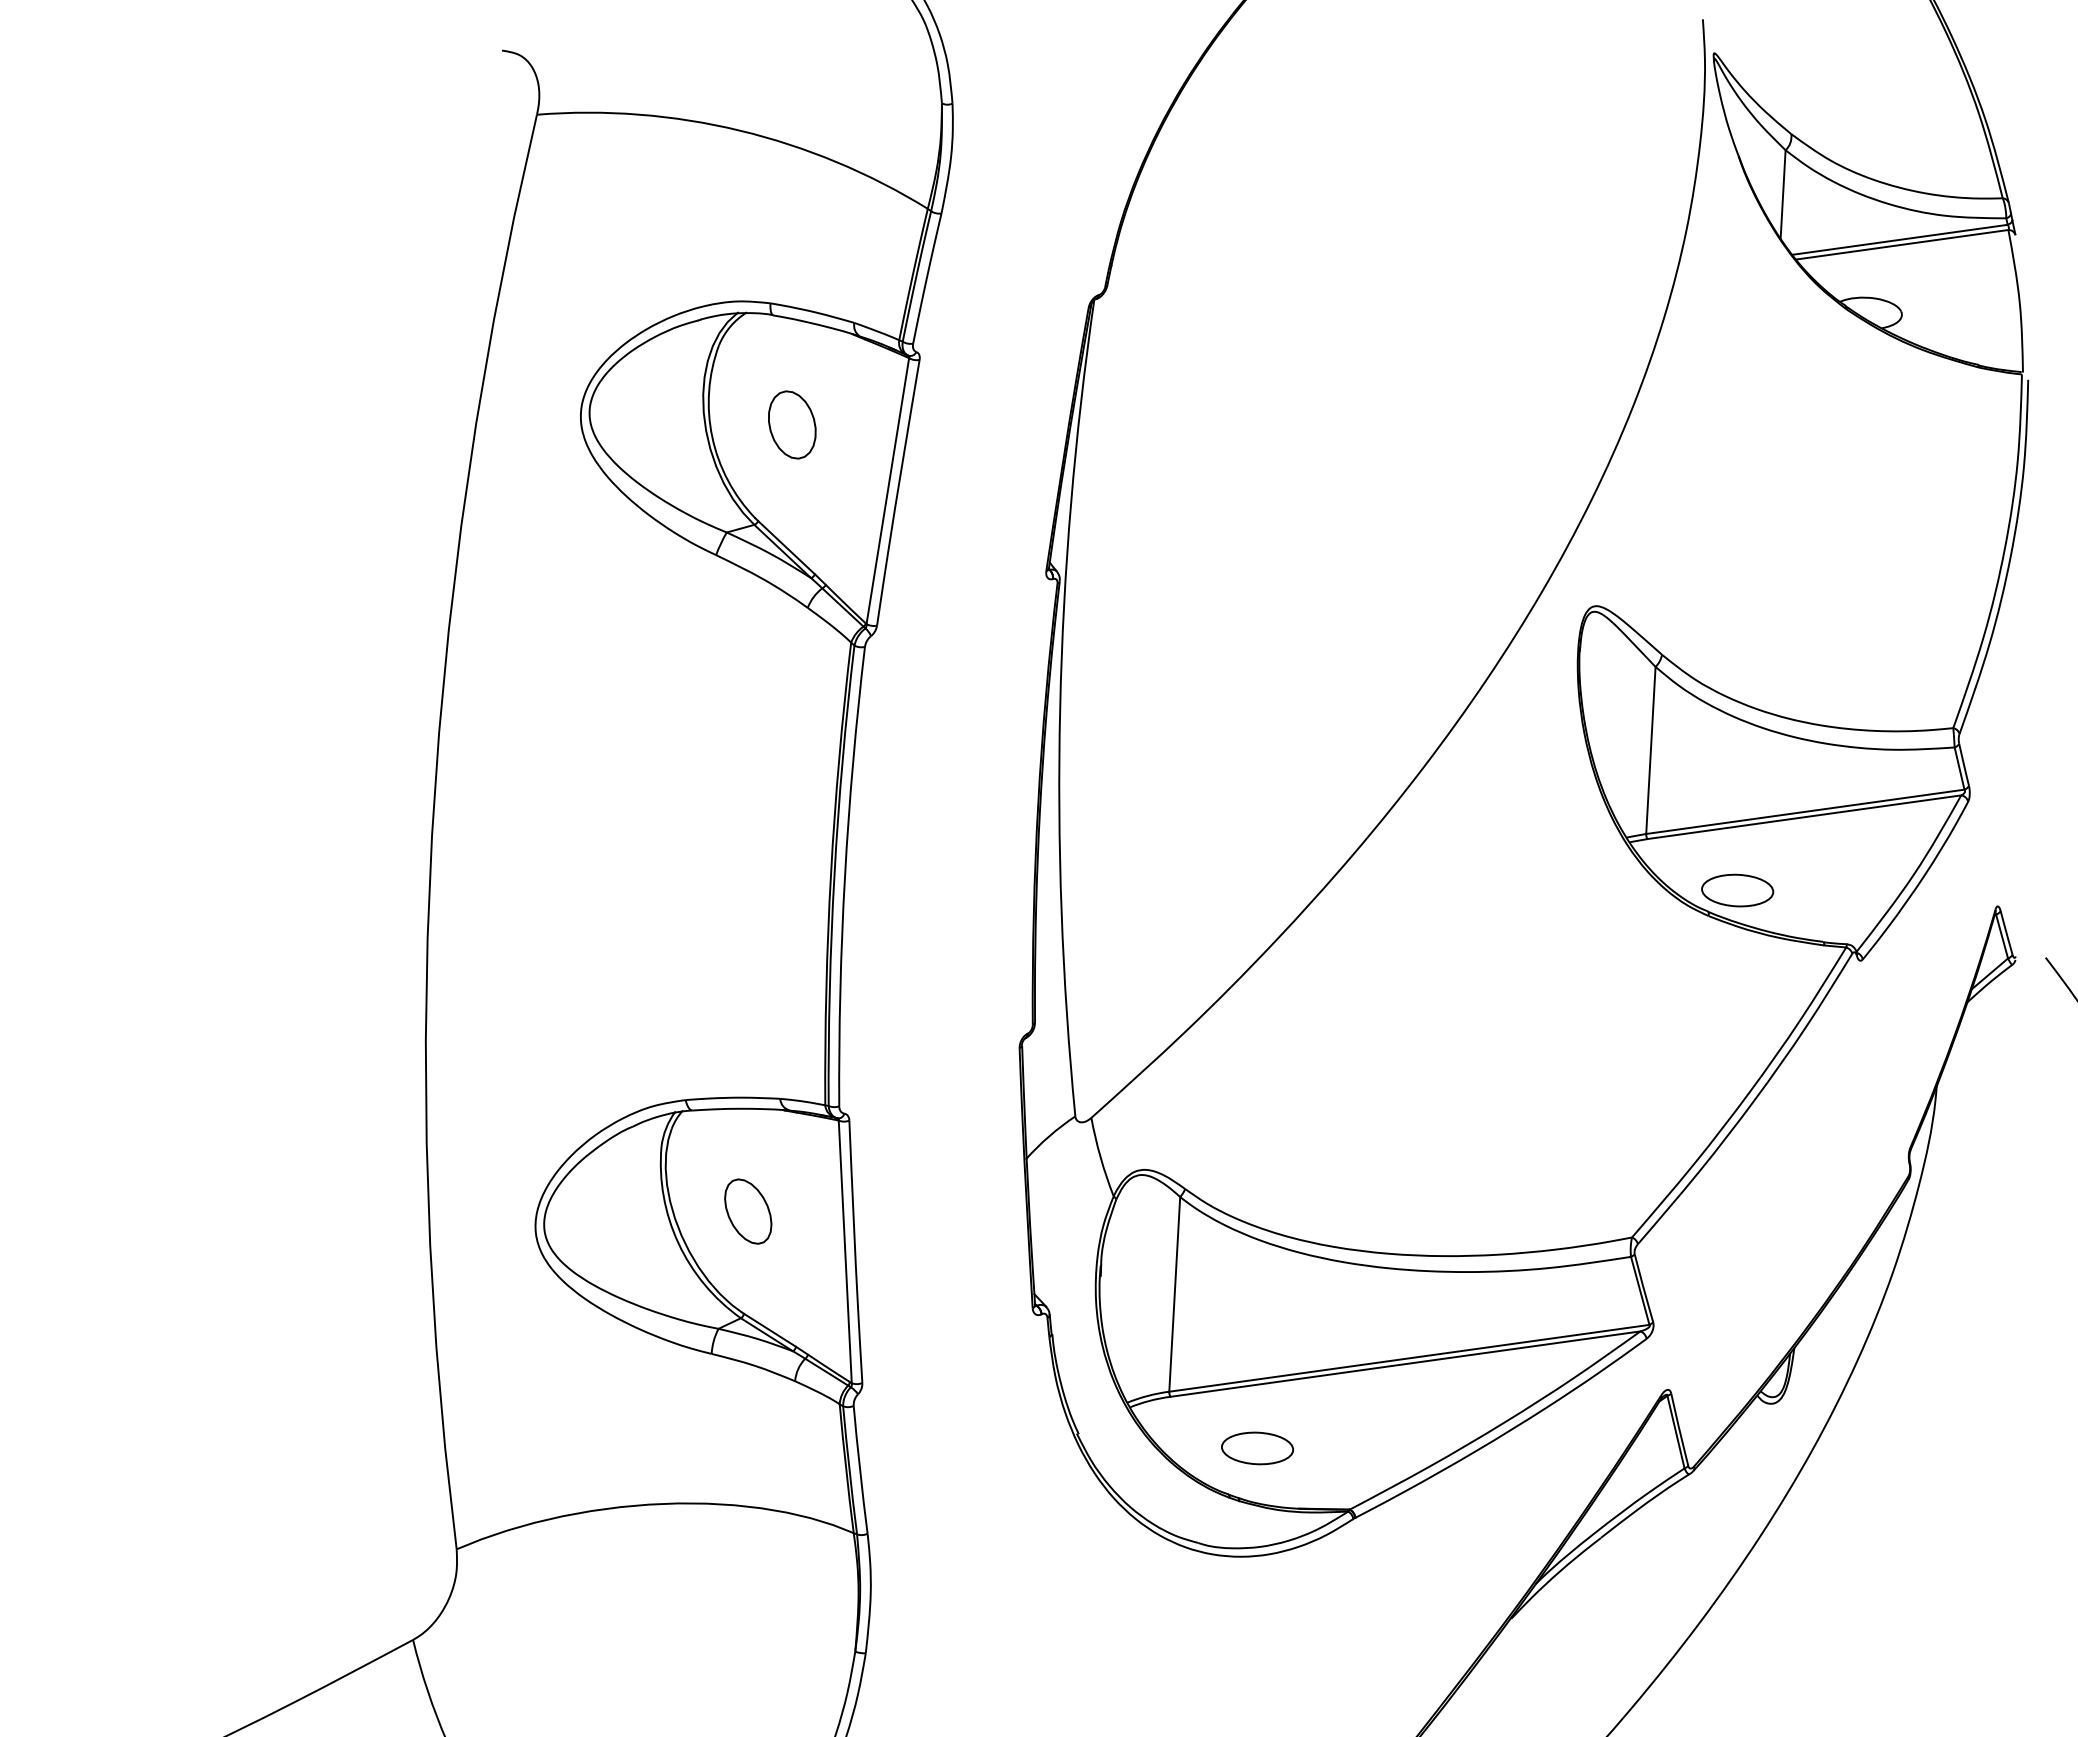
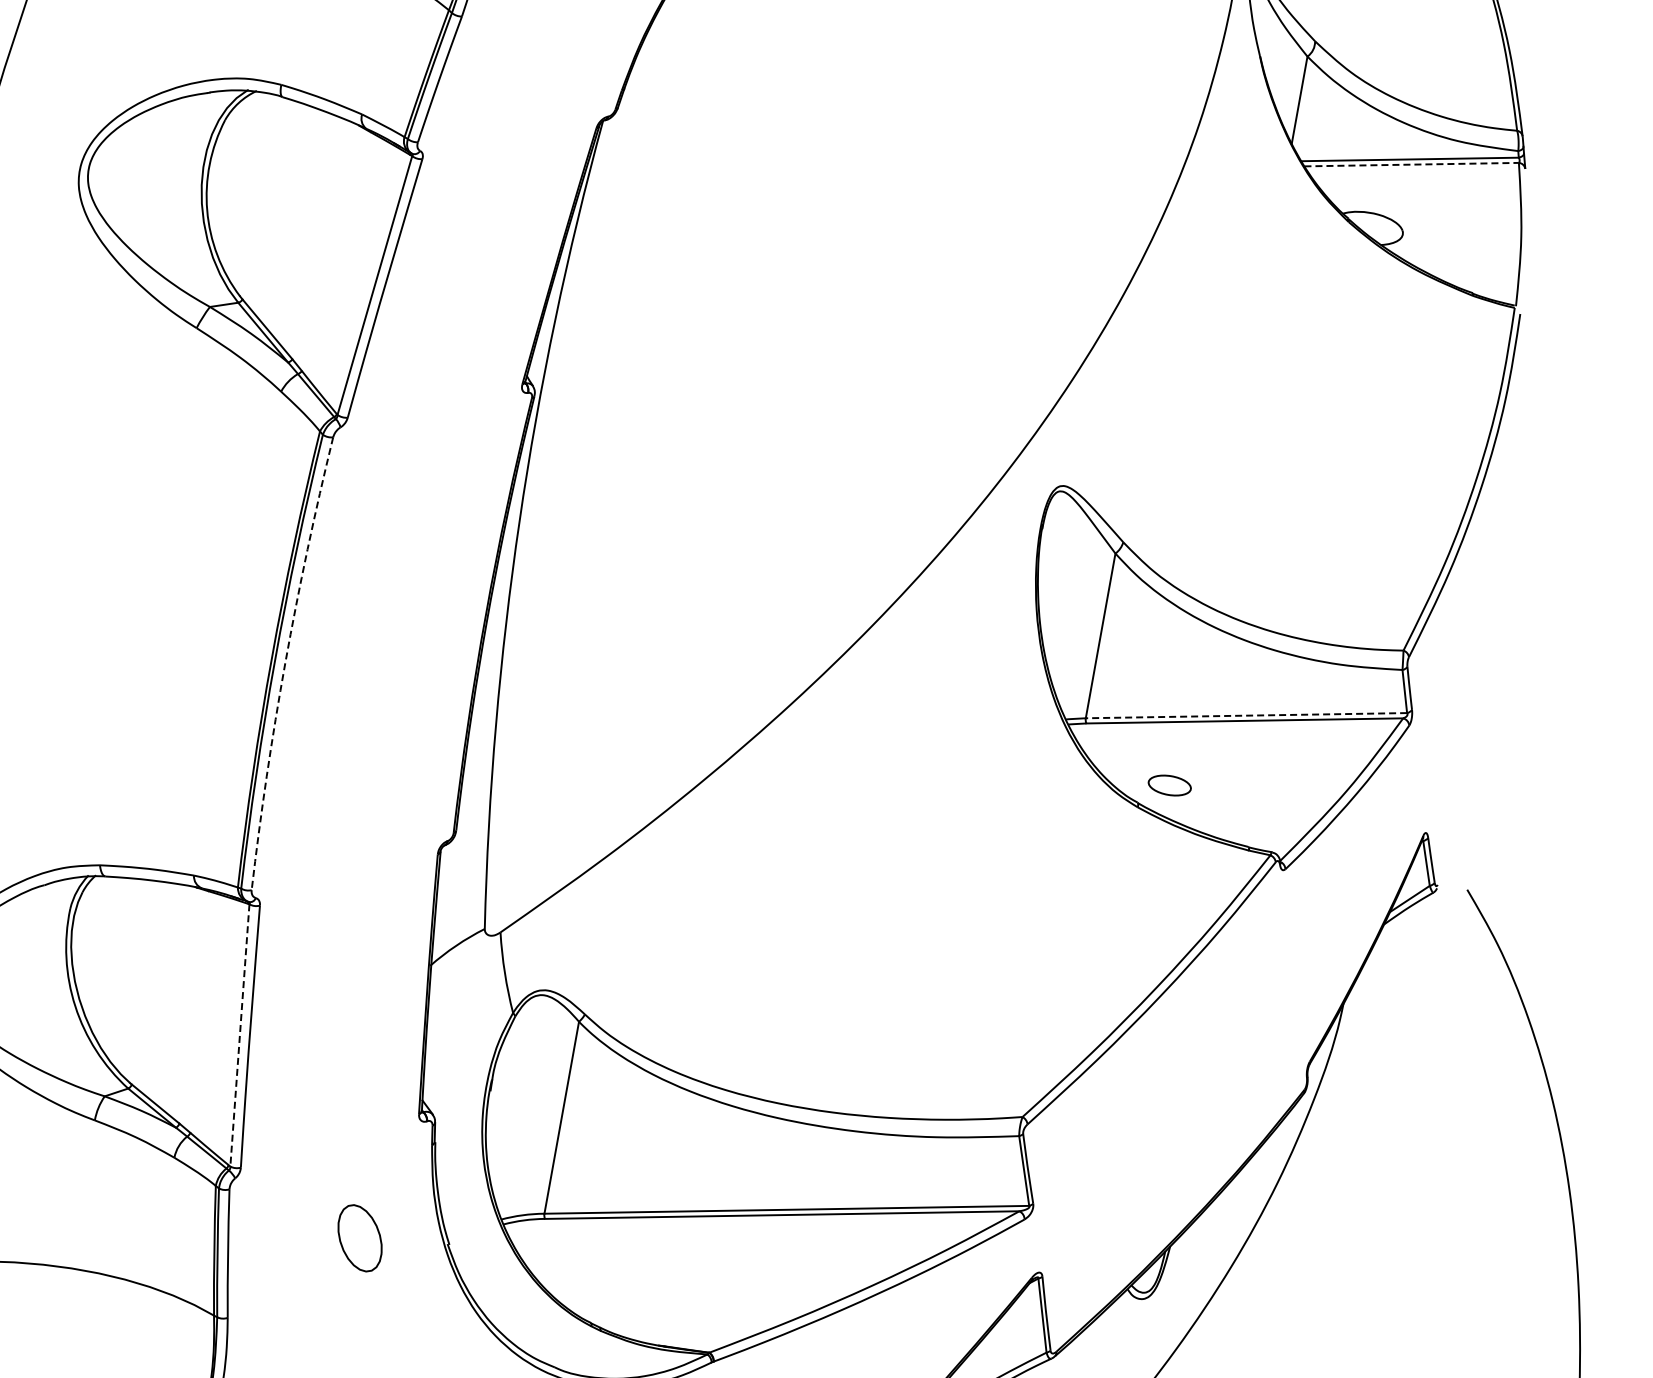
line: (1902, 244) -> (1412, 164), solid -> dashed
part: (792, 424) -> (288, 207), removed
line: (1805, 811) -> (1246, 715), solid -> dashed
arc: (845, 876) -> (285, 662), solid -> dashed
part: (1737, 890) -> (1169, 785), size x0.6
part: (748, 1211) -> (360, 1238), moved
line: (845, 1252) -> (240, 1036), solid -> dashed
part: (1257, 1448) -> (625, 1280), removed

